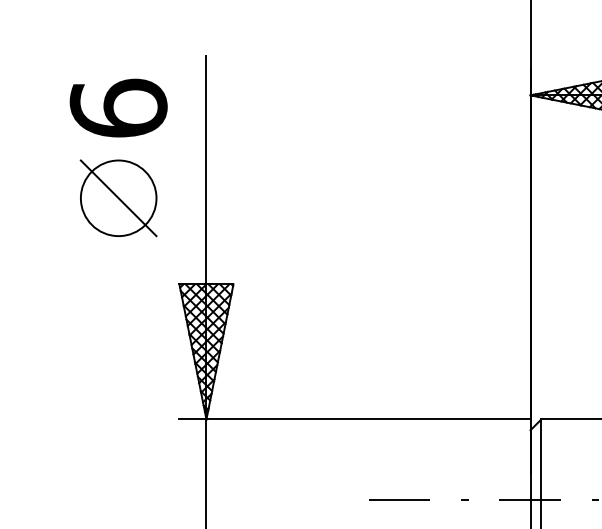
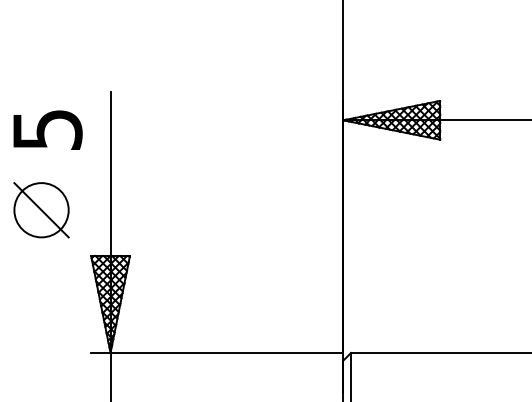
text: (118, 108) -> (47, 129), 6 -> 5
part: (118, 198) -> (41, 210), moved

